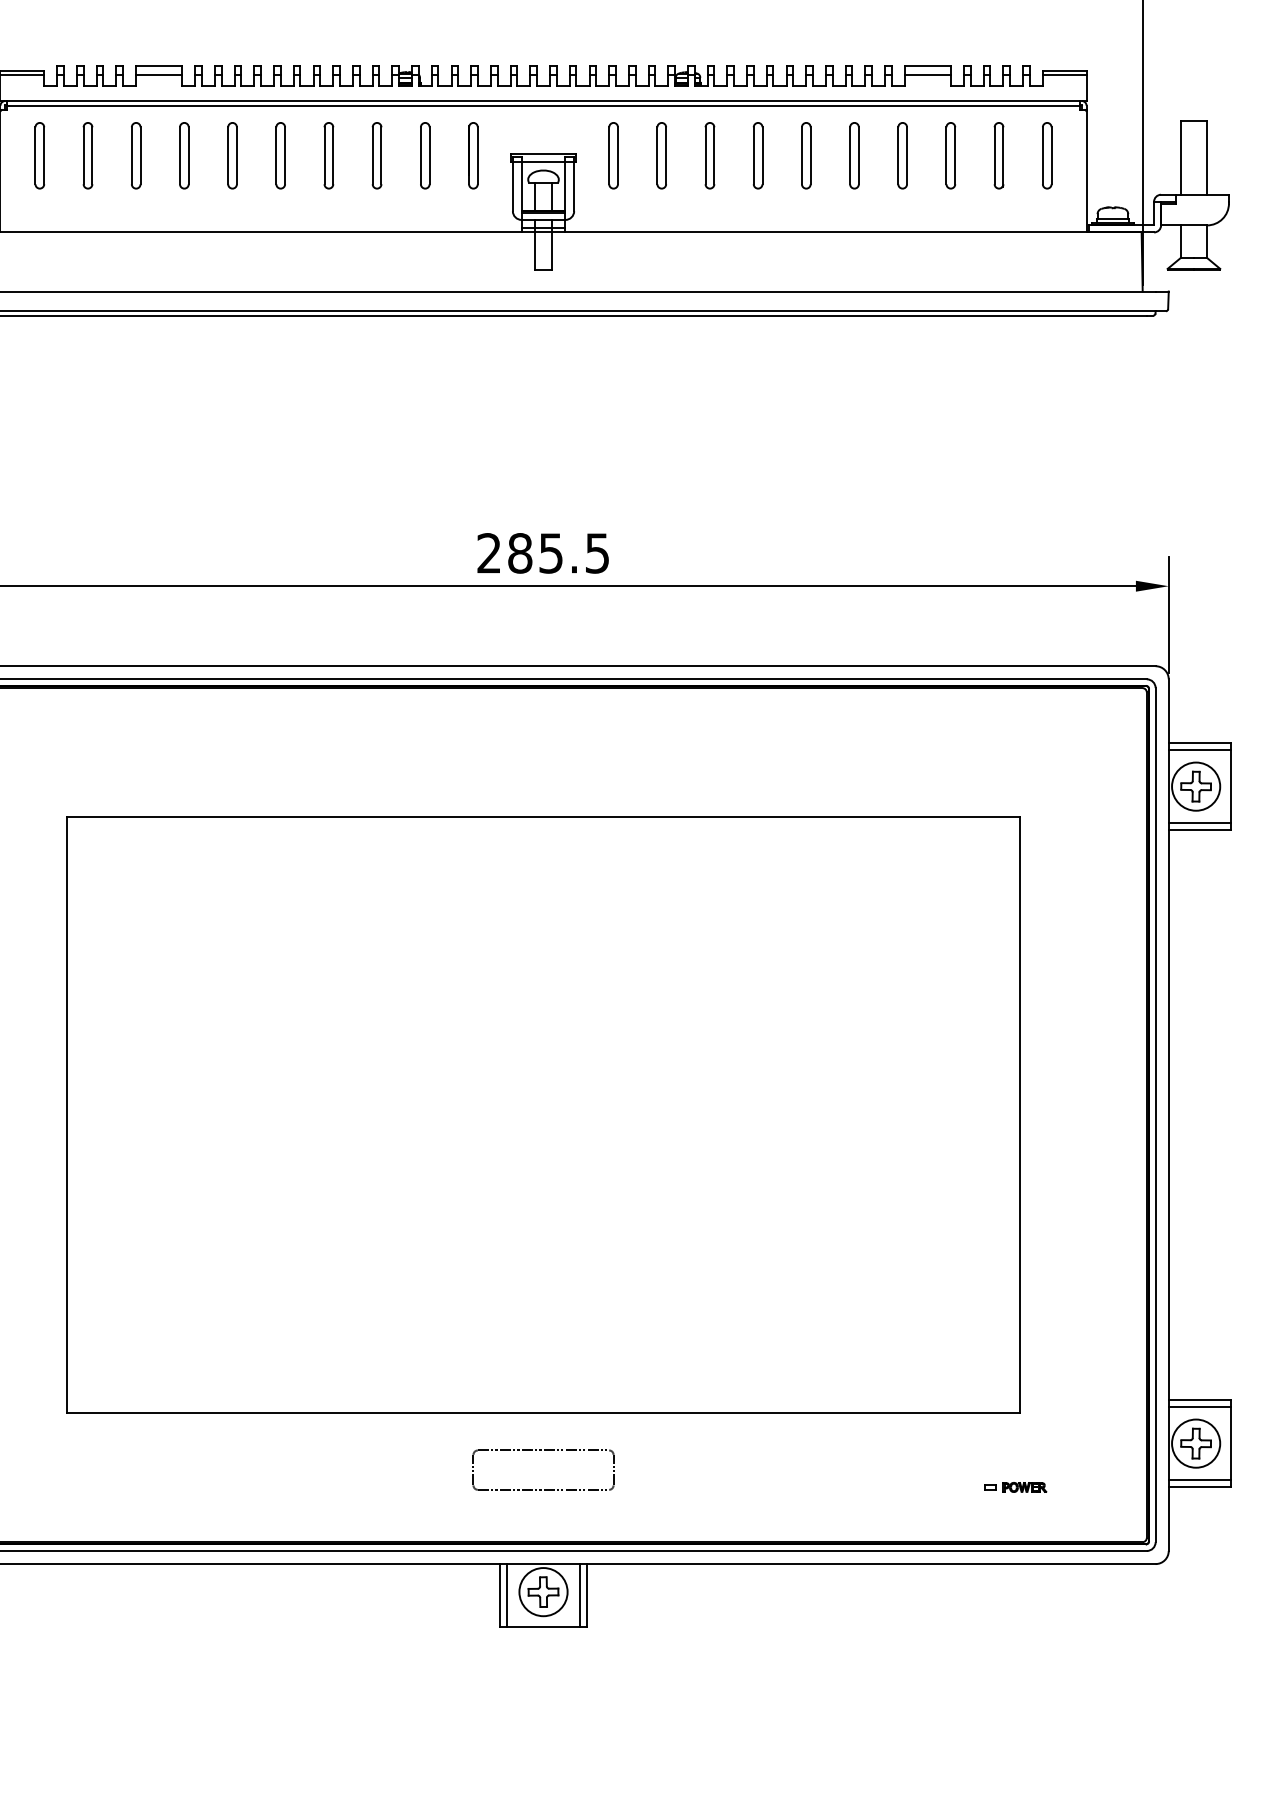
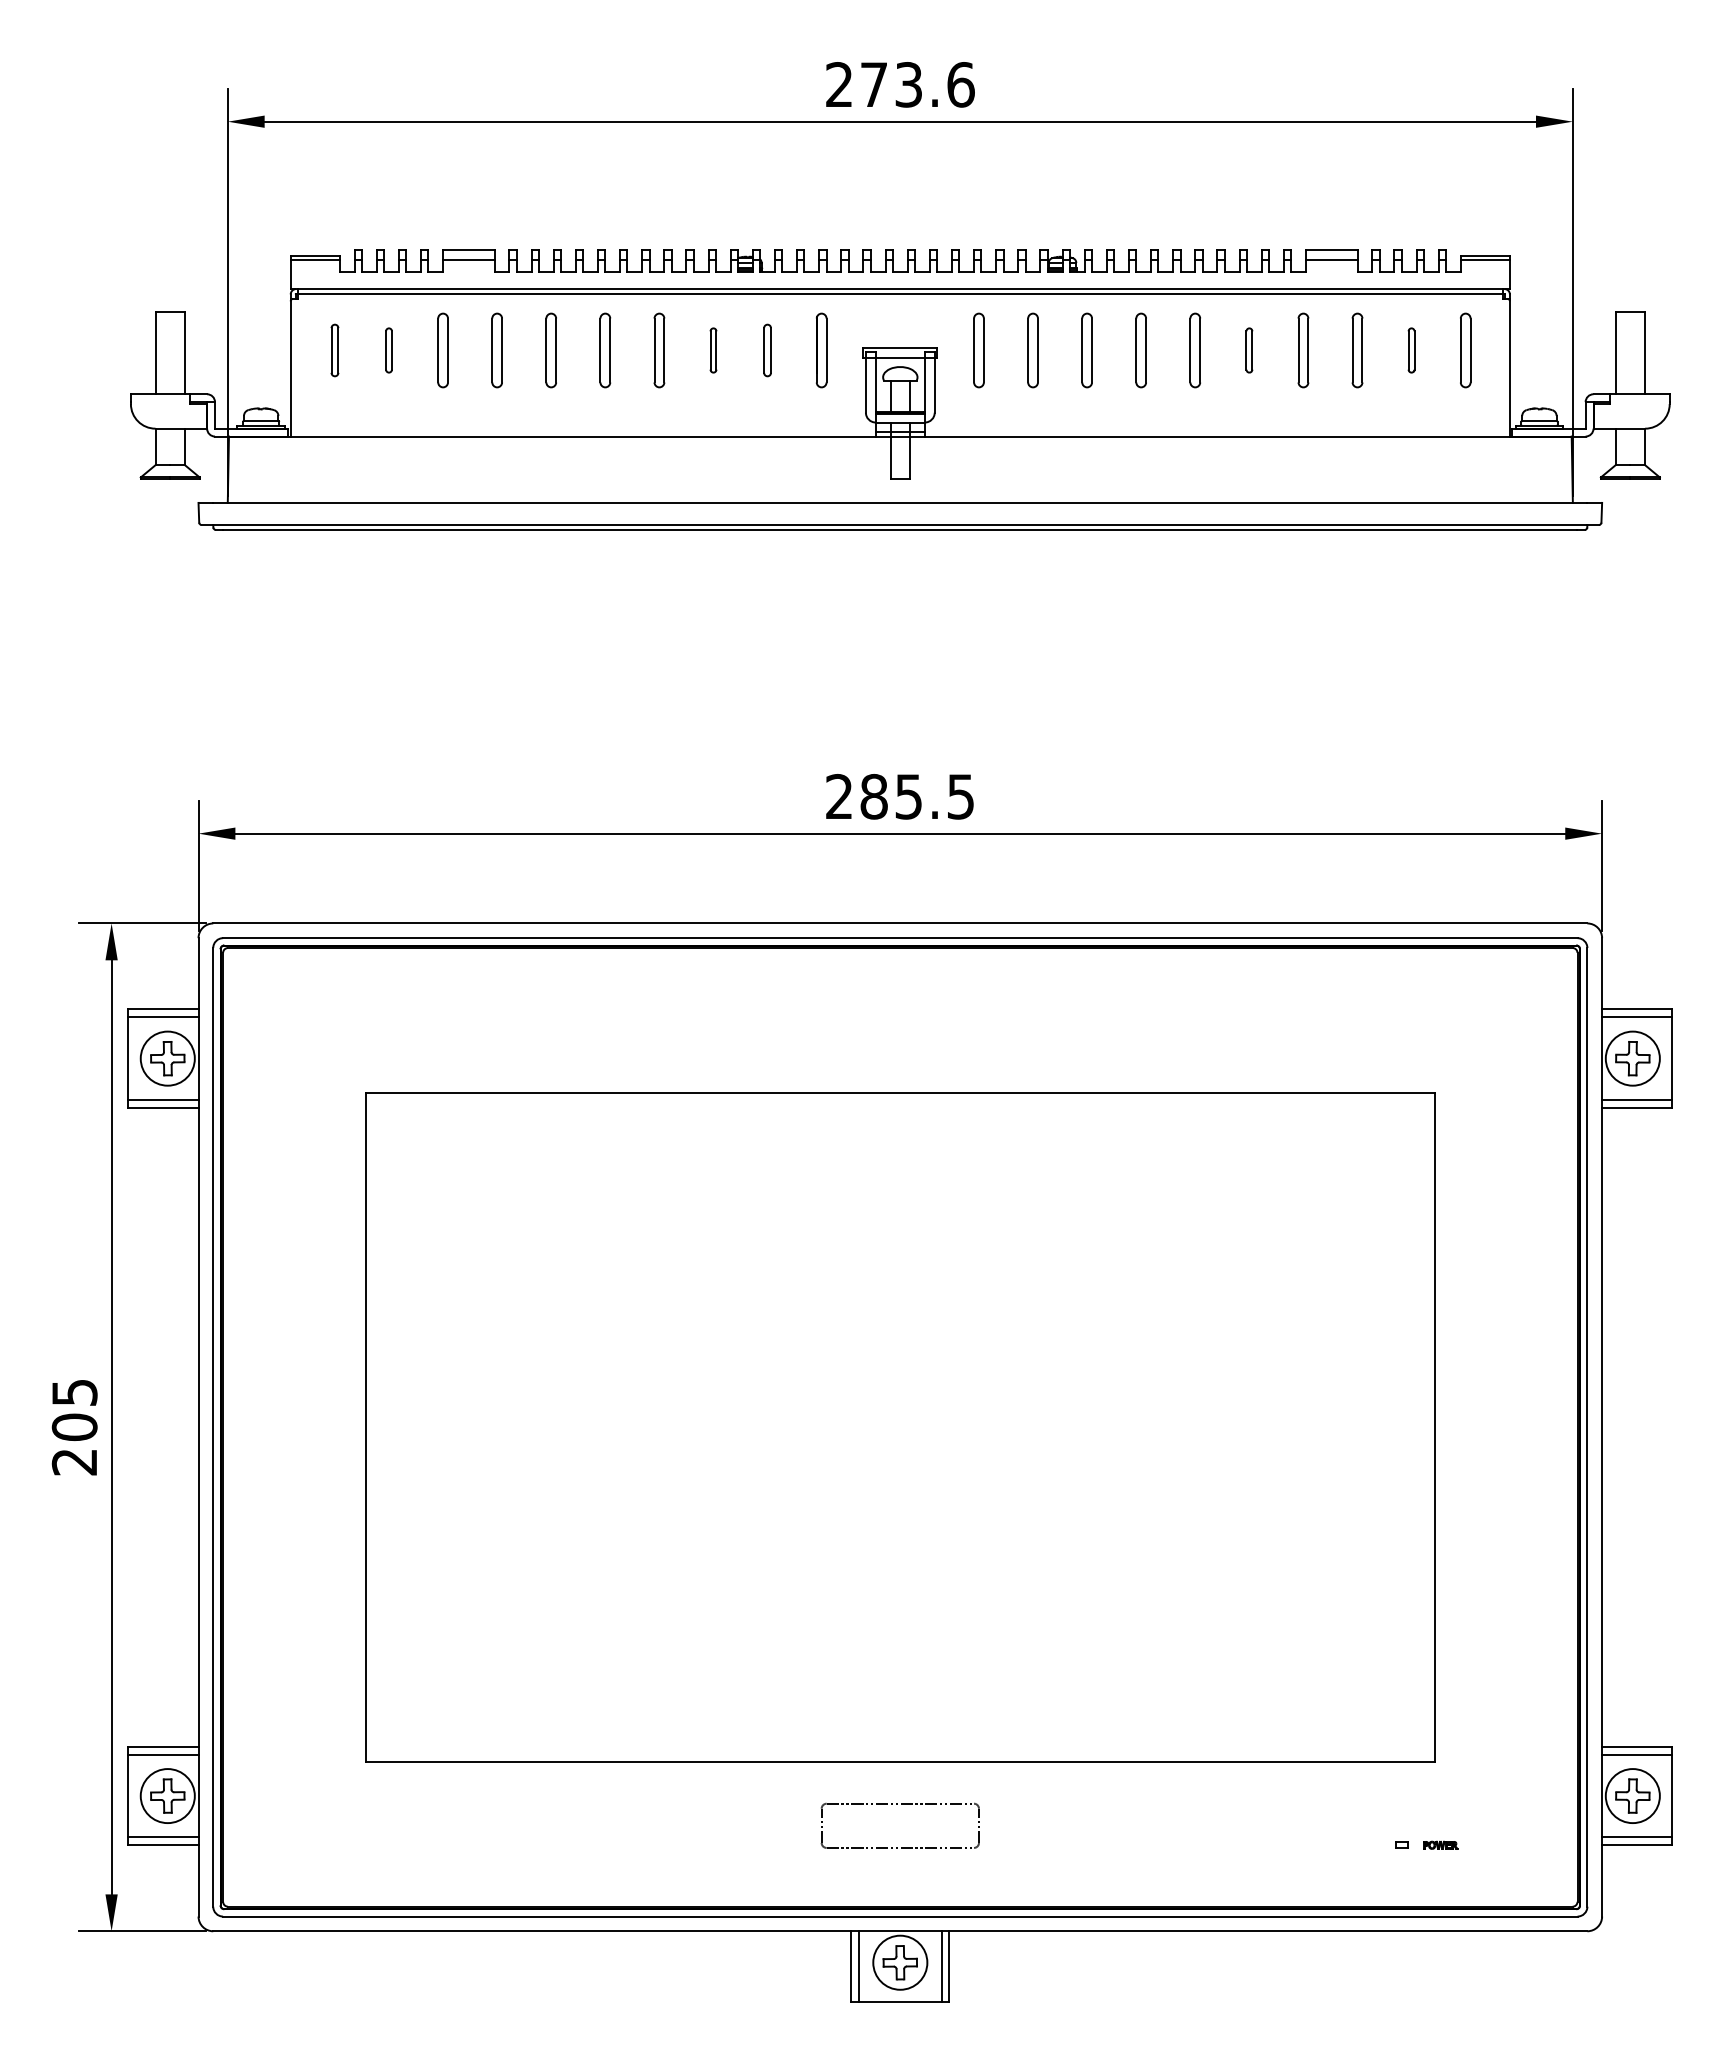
part: (39, 155) -> (334, 350), size x0.7
part: (87, 155) -> (388, 350), size x0.6
part: (377, 155) -> (713, 350), size x0.6
part: (425, 155) -> (767, 350), size x0.7
part: (854, 155) -> (1249, 350), size x0.6
part: (998, 155) -> (1411, 350), size x0.6
part: (1024, 1487) -> (1440, 1845), size x0.7

